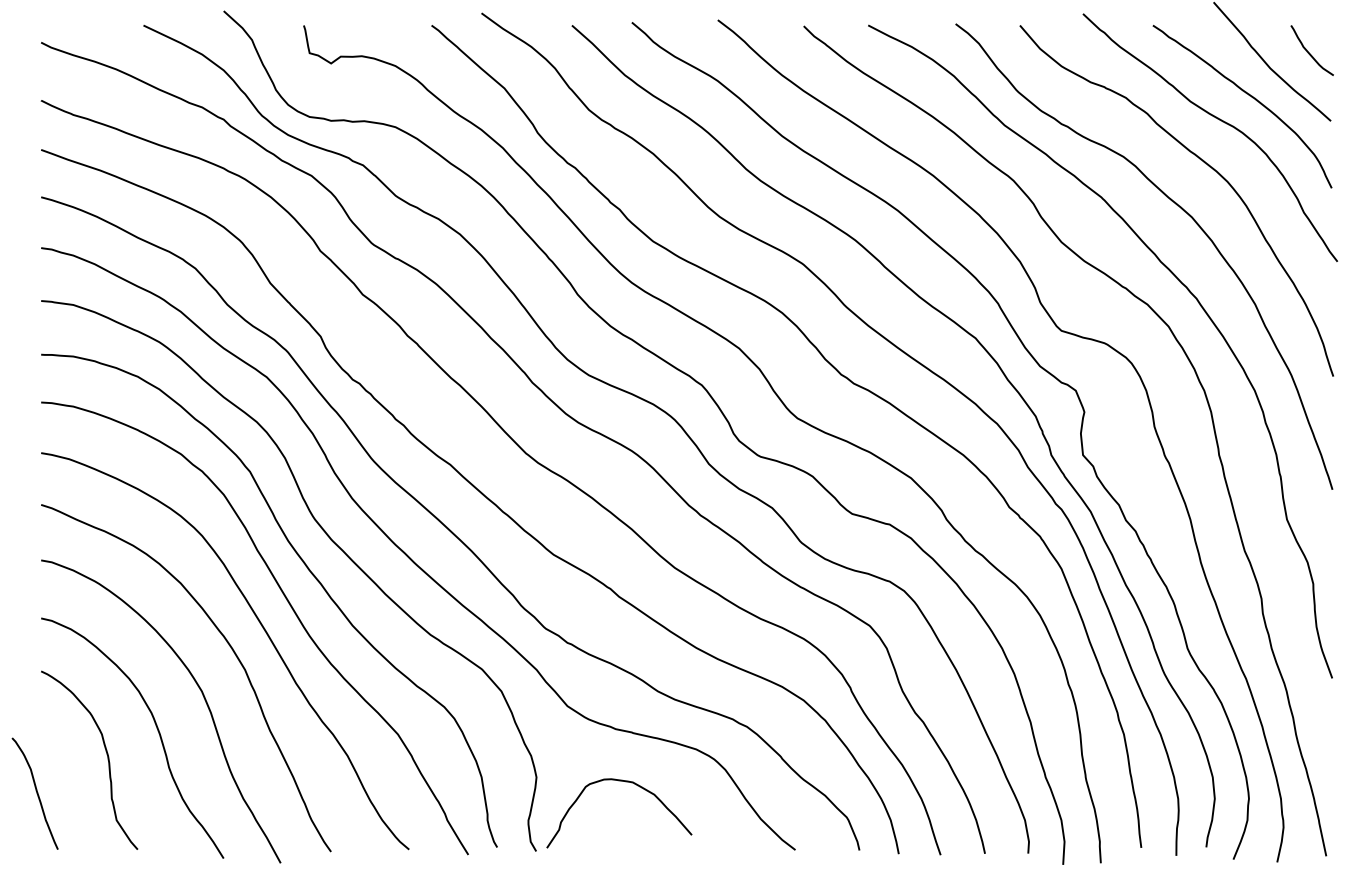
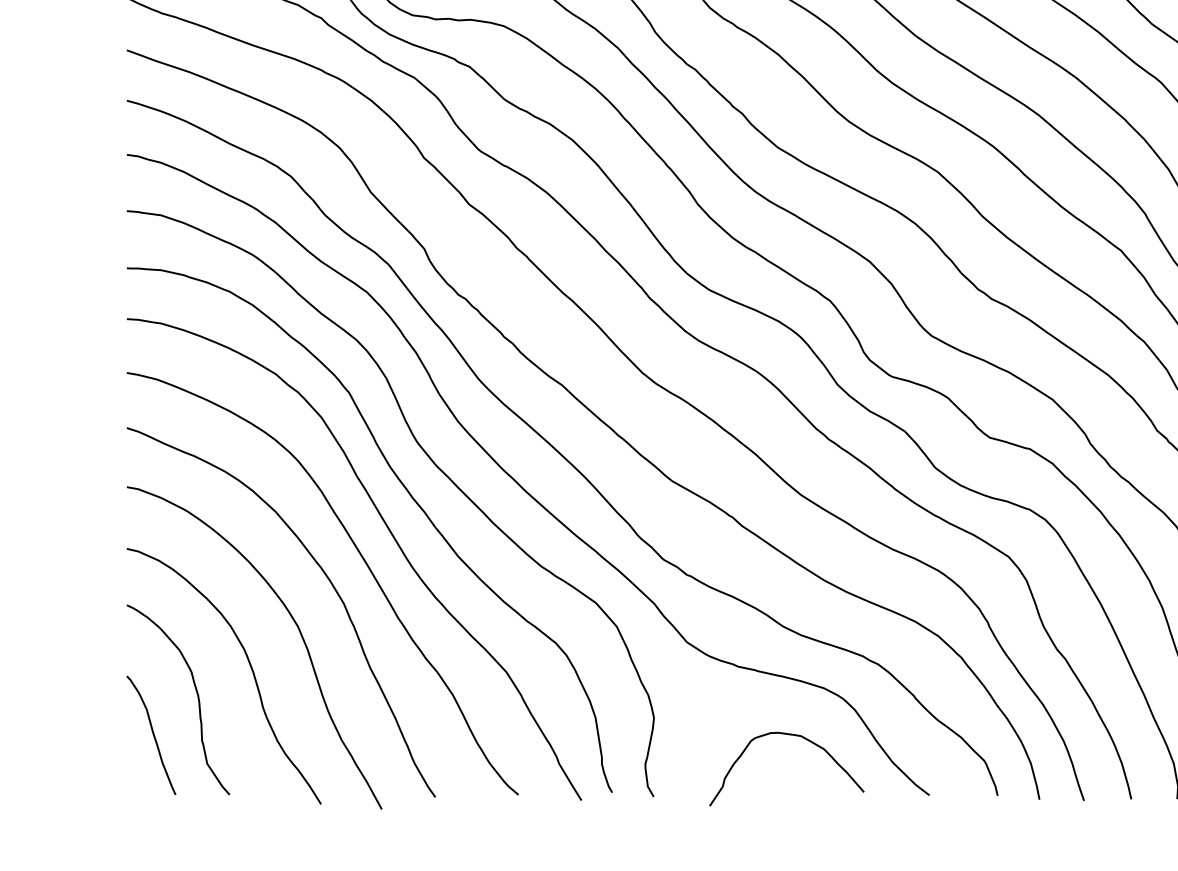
curve: (625, 782) -> (793, 736), moved
curve: (36, 793) -> (152, 735), moved

